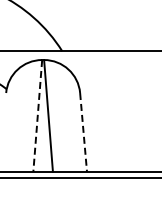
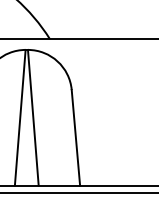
line: (37, 115) -> (19, 117), dashed -> solid
line: (83, 132) -> (75, 137), dashed -> solid

